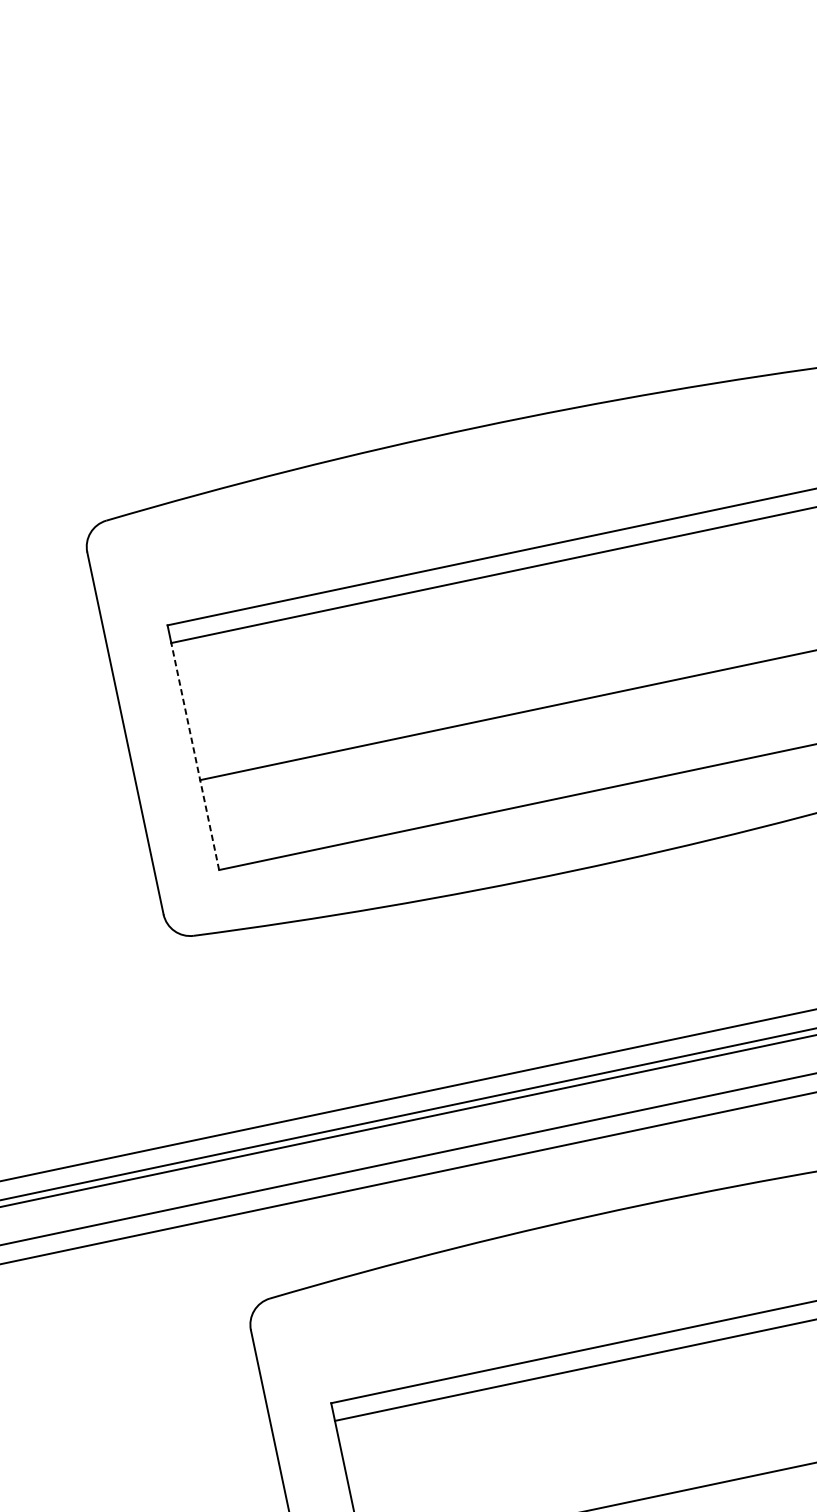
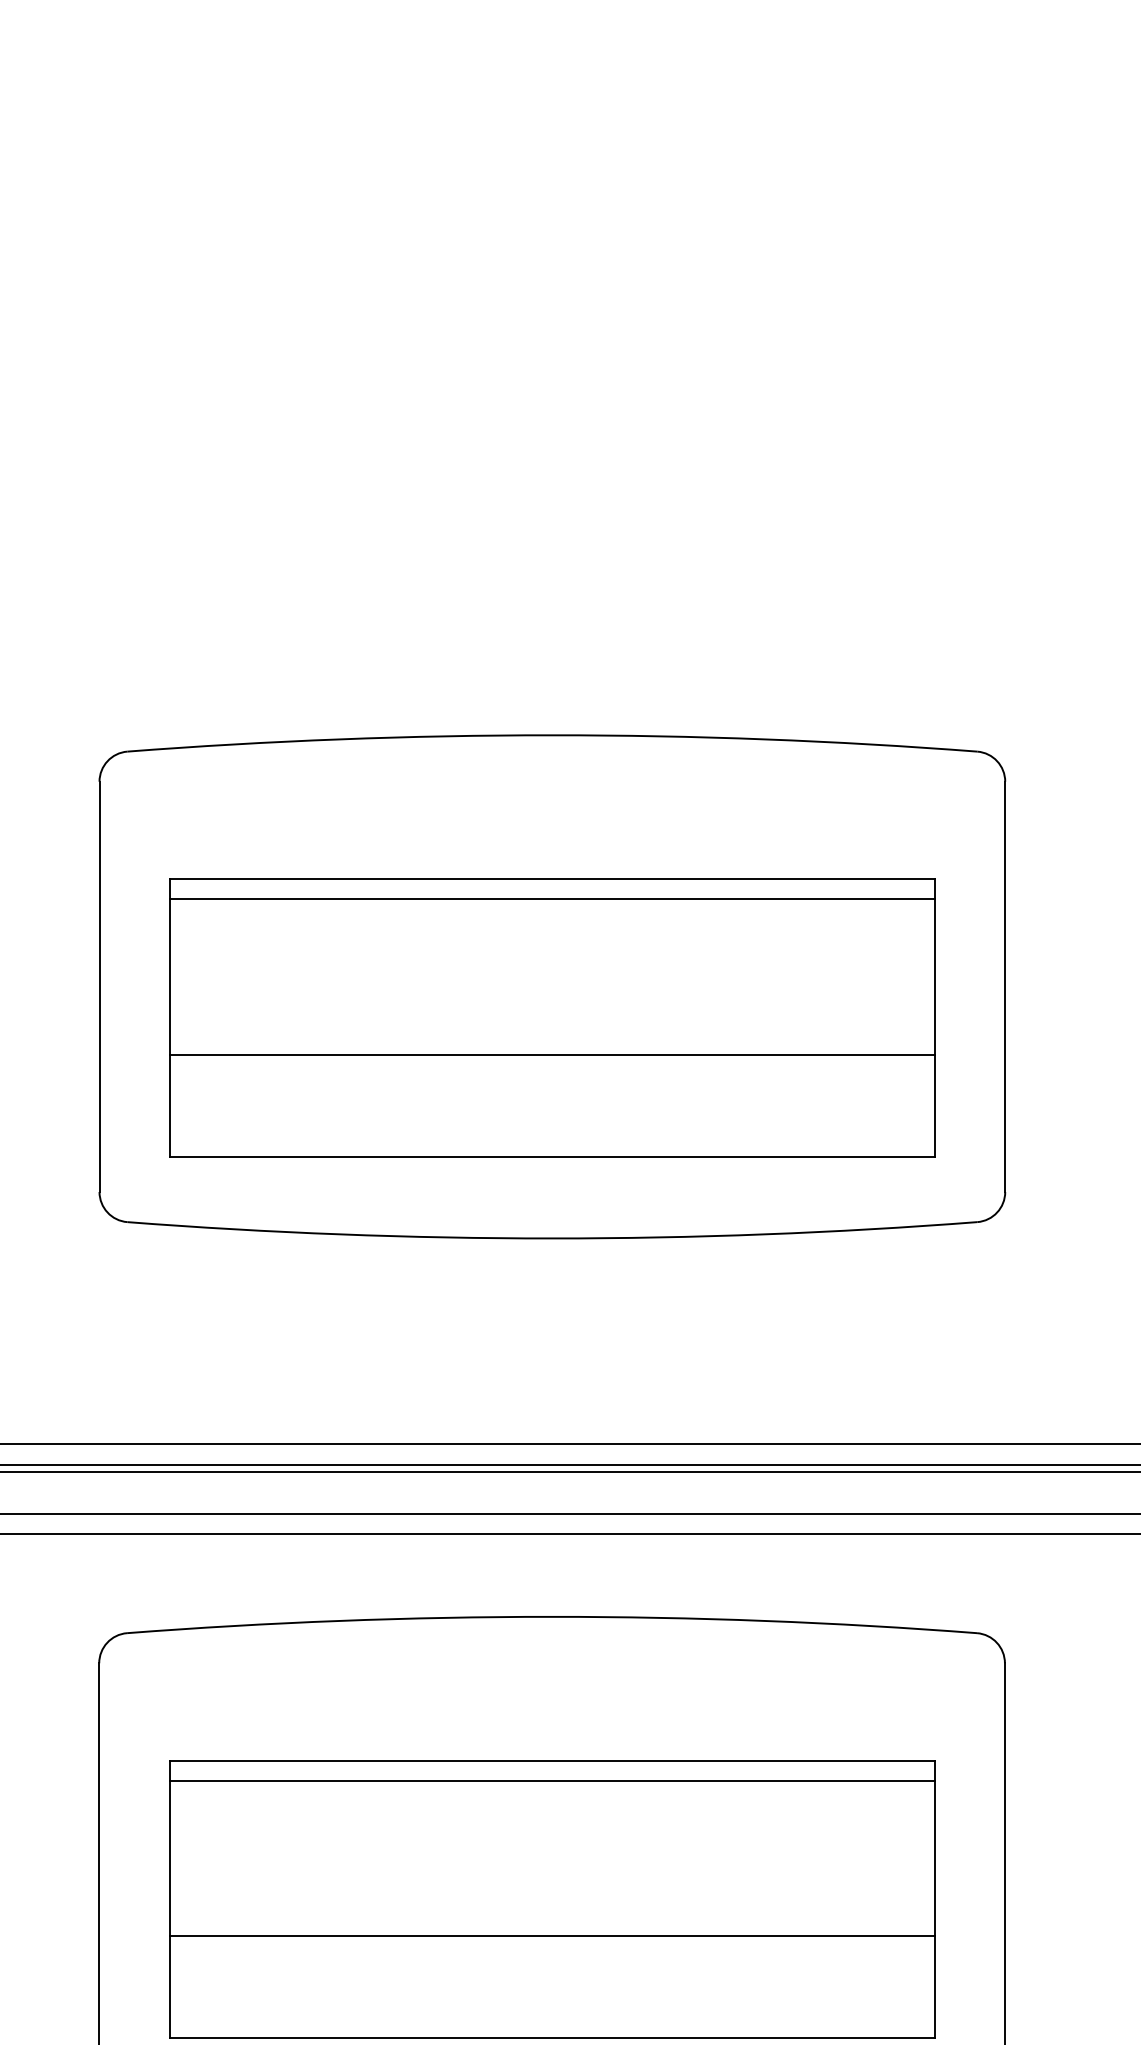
line: (194, 756) -> (169, 1027), dashed -> solid

